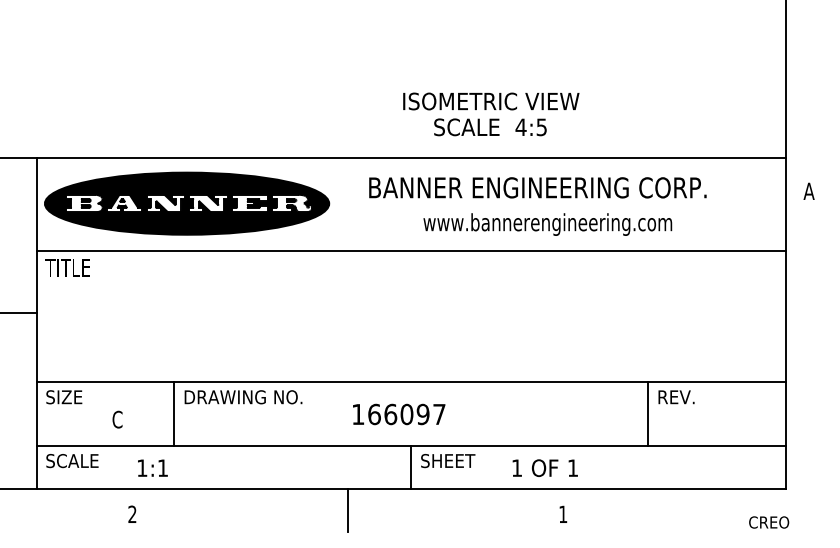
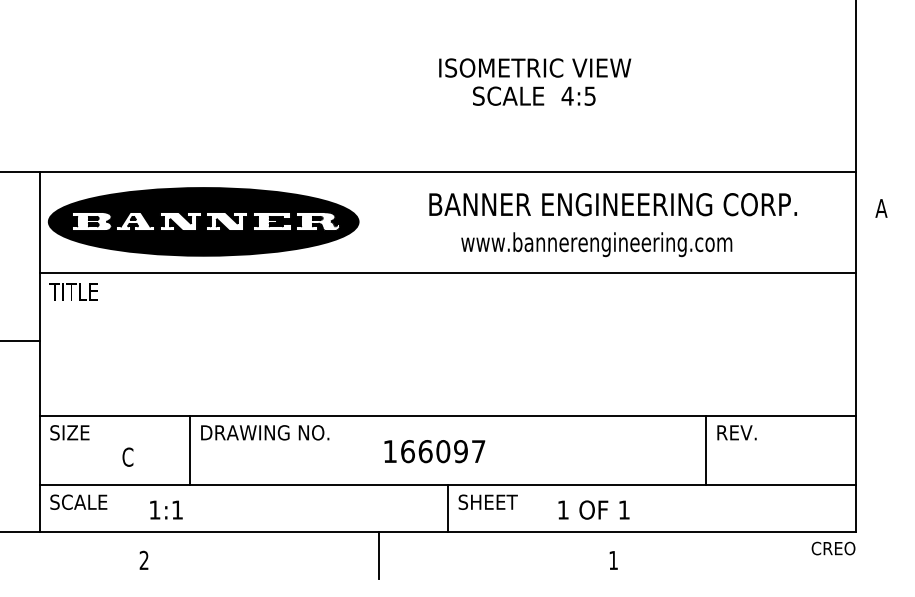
text: (491, 114) -> (535, 82), moved
text: (537, 187) -> (612, 204), moved
text: (769, 522) -> (833, 548), moved

